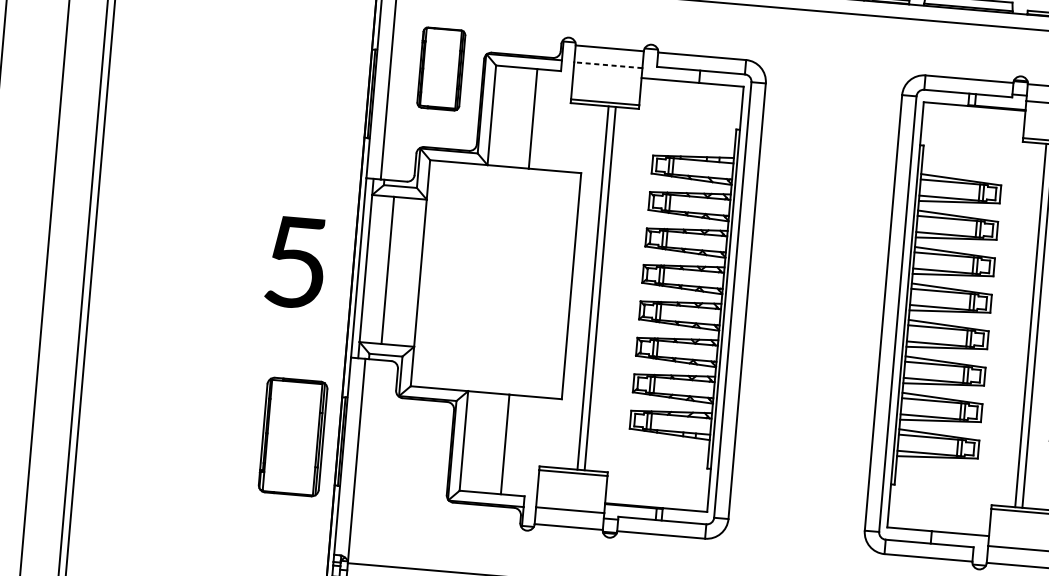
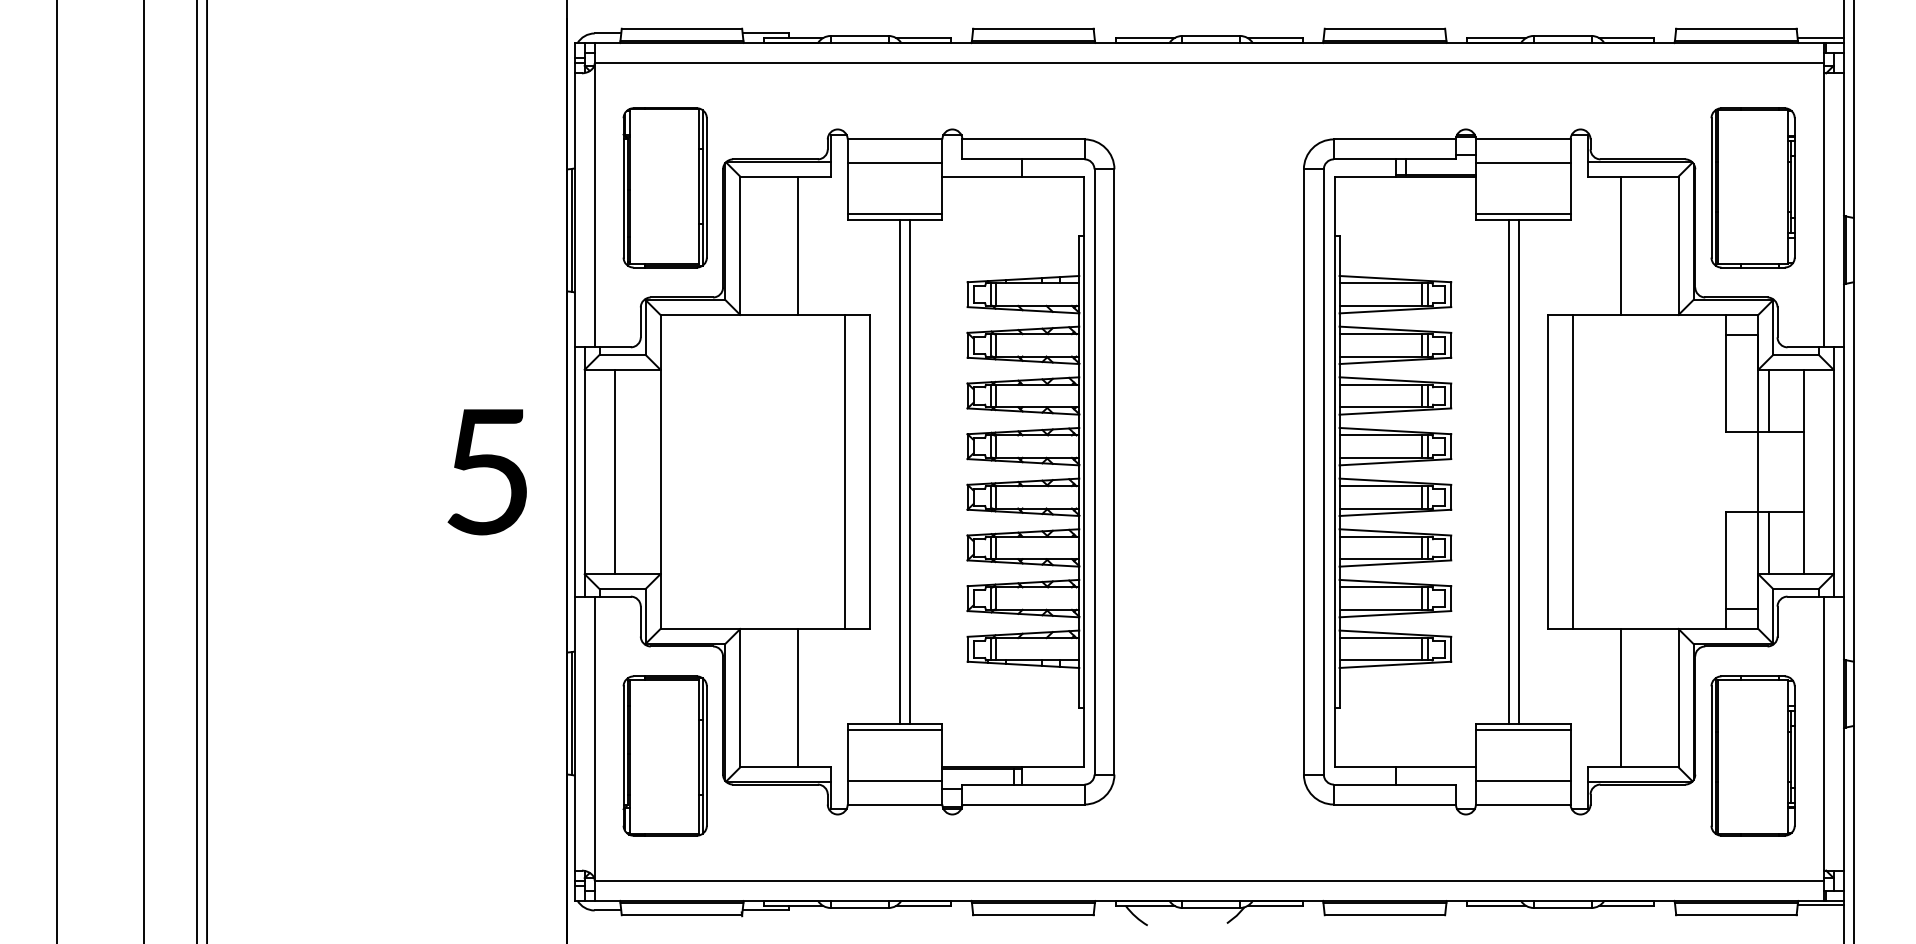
line: (607, 64) -> (894, 162), dashed -> solid
part: (440, 68) -> (664, 187), size x1.43
line: (553, 284) -> (845, 471), added
part: (292, 436) -> (664, 755), moved

